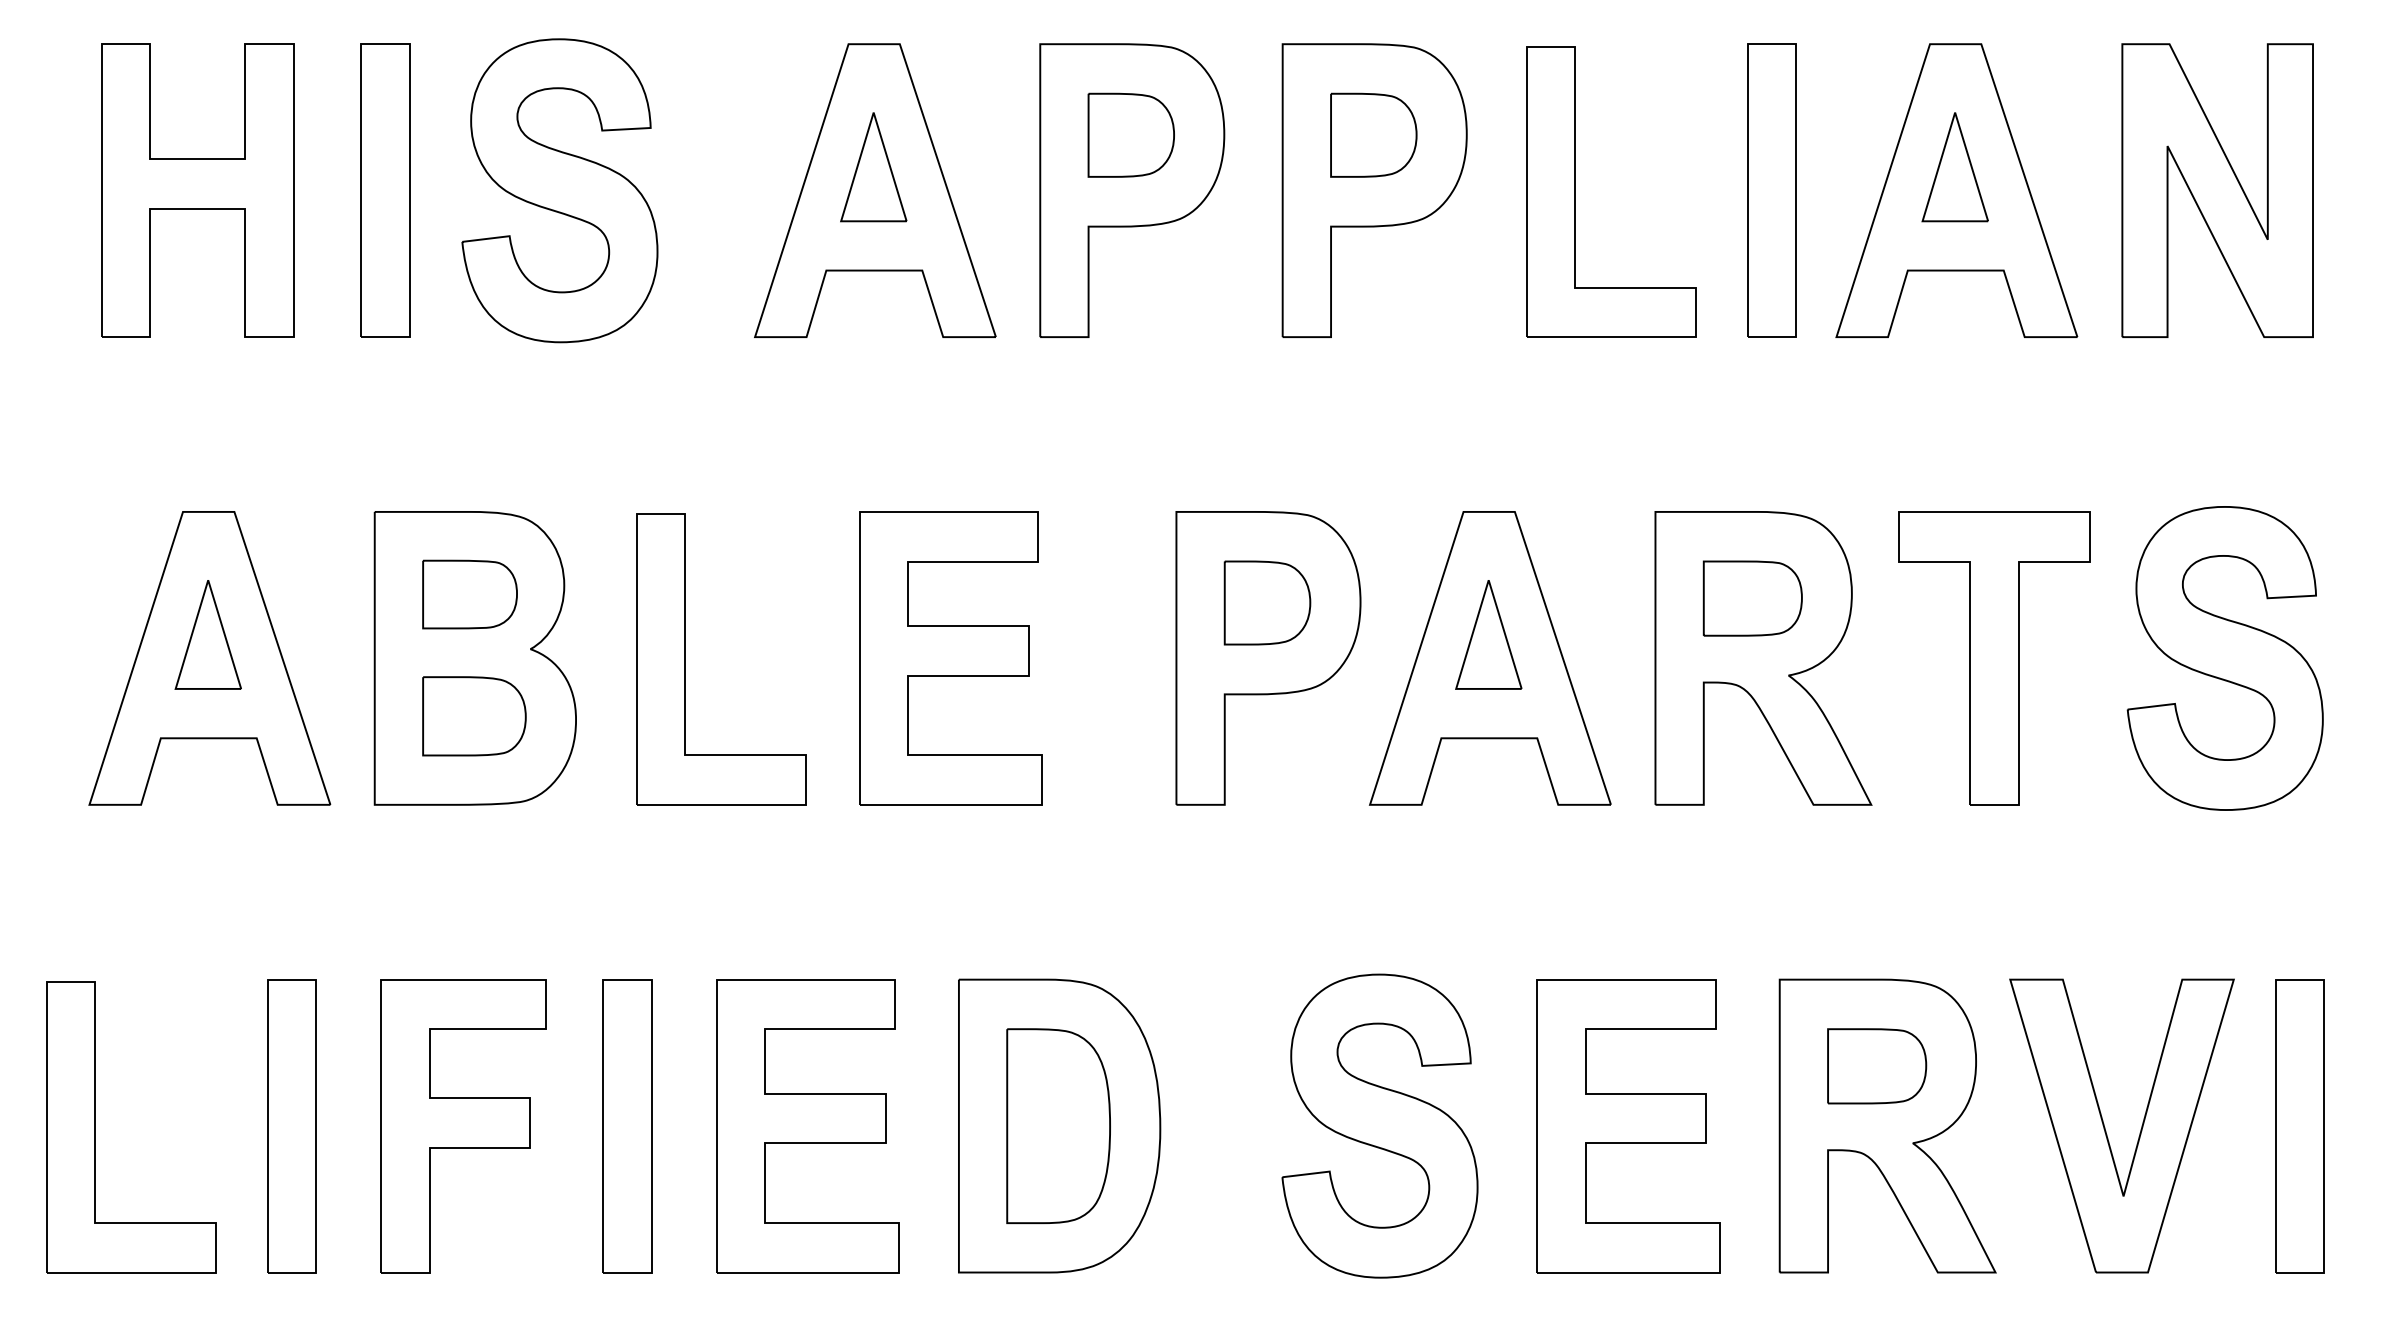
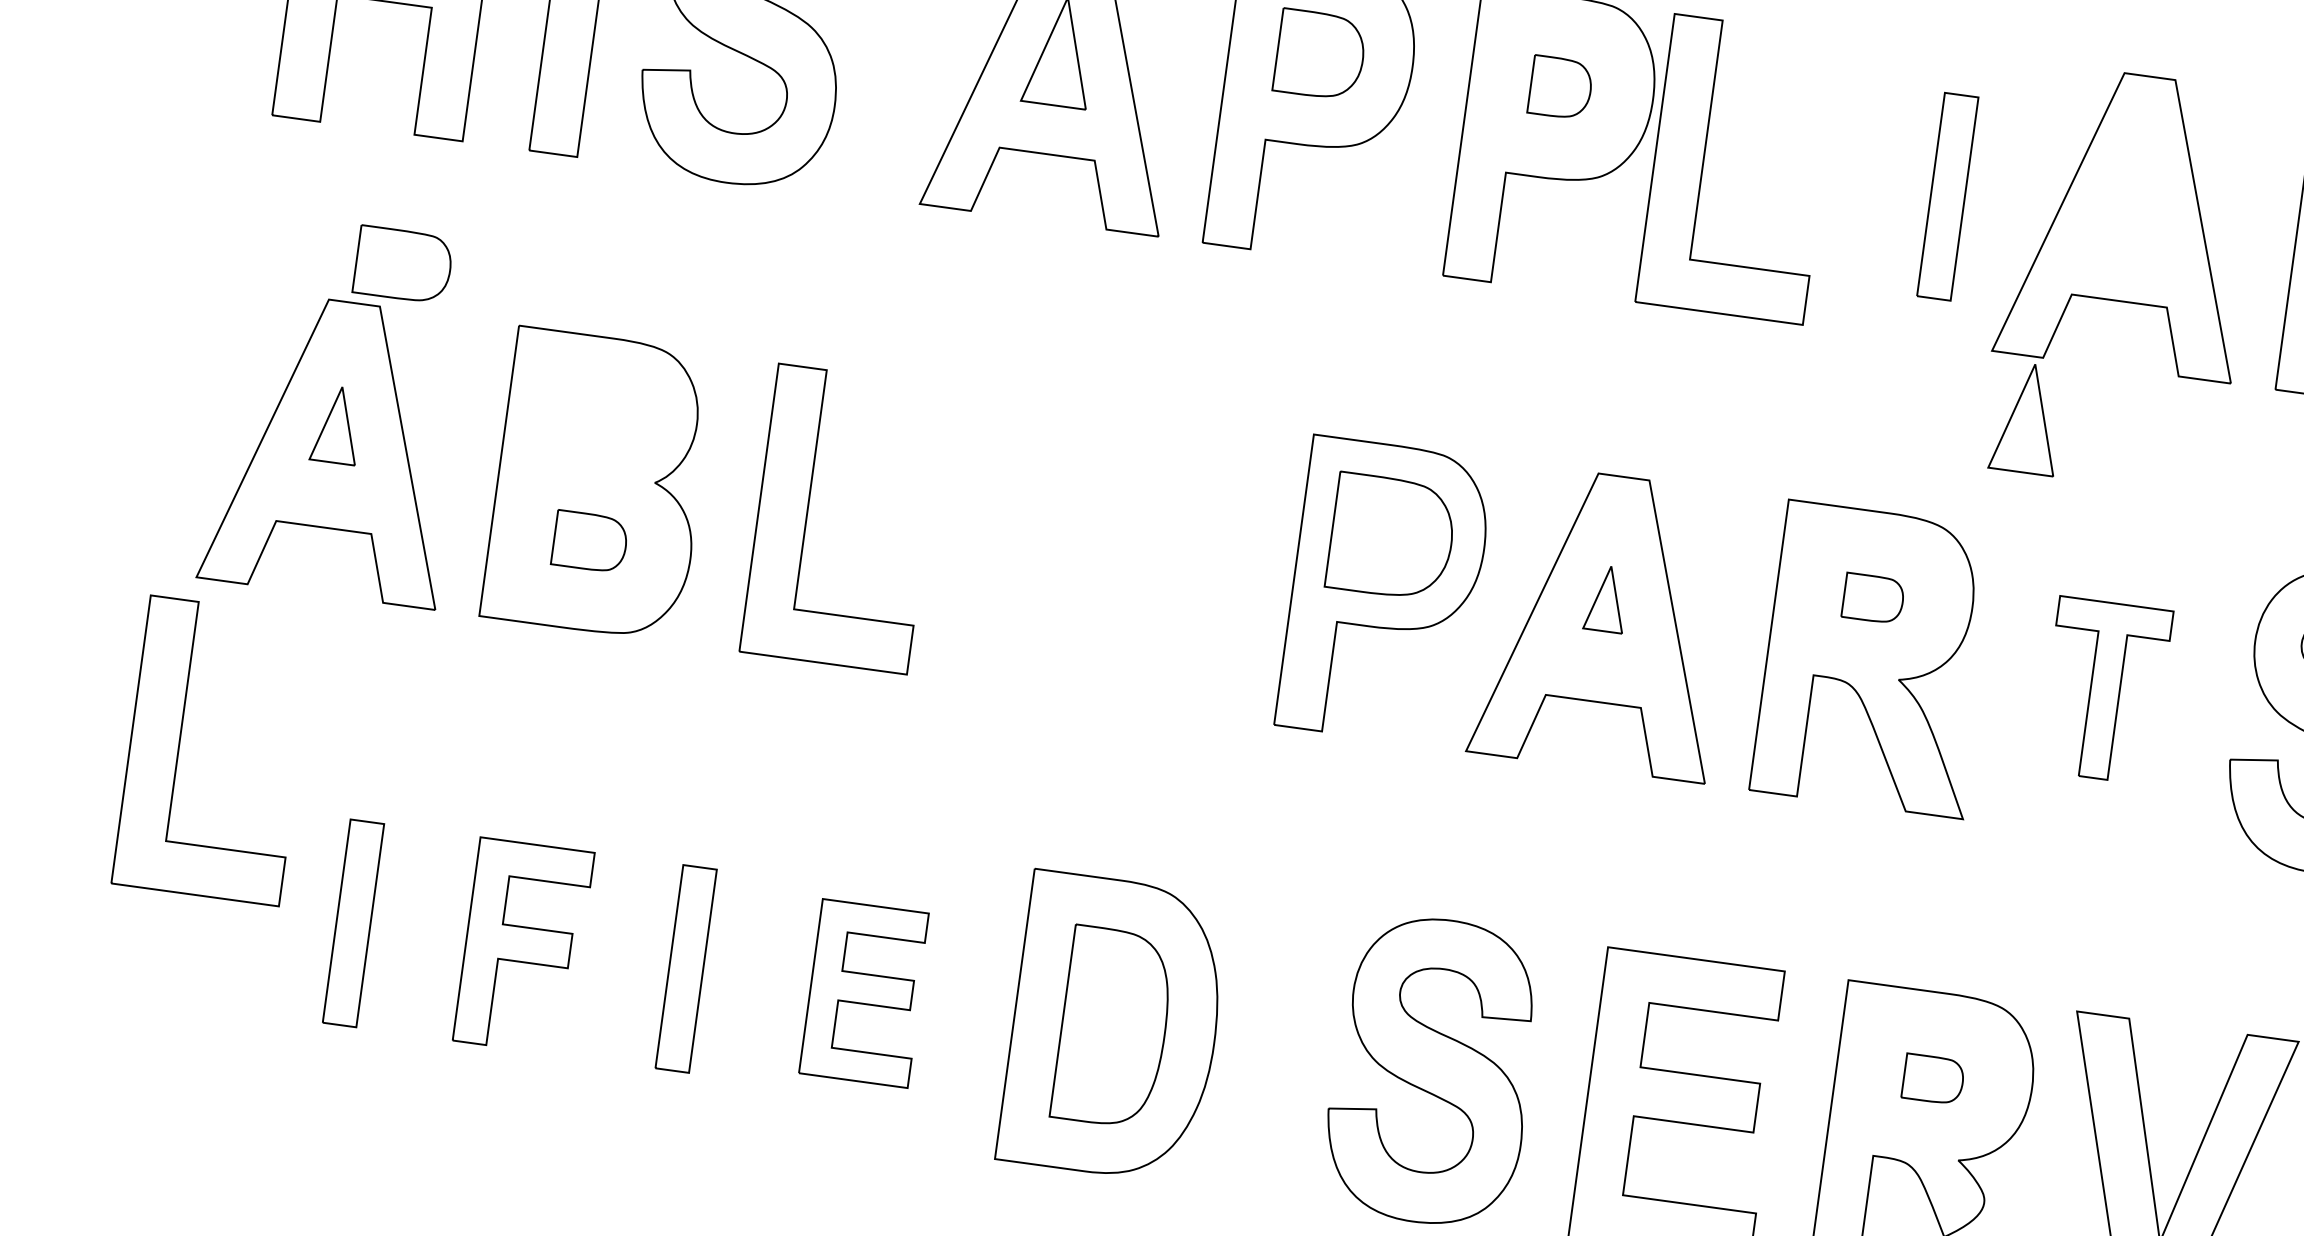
part: (1373, 134) -> (1560, 87), size x0.7
part: (1954, 167) -> (2027, 418), moved
part: (1771, 190) -> (1947, 196), size x0.7
part: (1575, 191) -> (1703, 164), moved
part: (469, 594) -> (402, 264), moved
part: (1752, 598) -> (1873, 598), size x0.6
part: (1267, 602) -> (1391, 536), size x1.4
part: (207, 634) -> (336, 424), size x0.7
part: (1488, 634) -> (1606, 598), size x0.6
part: (950, 658) -> (1070, 549), removed
part: (1994, 658) -> (2105, 690), size x0.6
part: (474, 716) -> (590, 542), size x0.7
part: (1877, 1066) -> (1933, 1079), size x0.6
part: (291, 1126) -> (353, 923), size x0.7
part: (463, 1126) -> (523, 946), size x0.7
part: (627, 1126) -> (686, 969), size x0.7
part: (807, 1126) -> (864, 993), size x0.6
part: (95, 1127) -> (179, 746), moved

